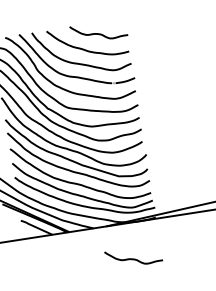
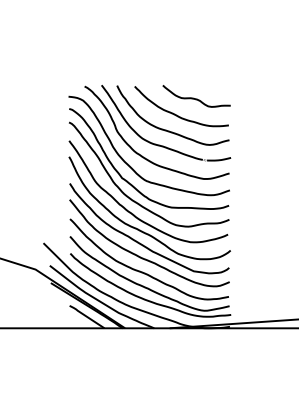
curve: (133, 258) -> (196, 371), removed

